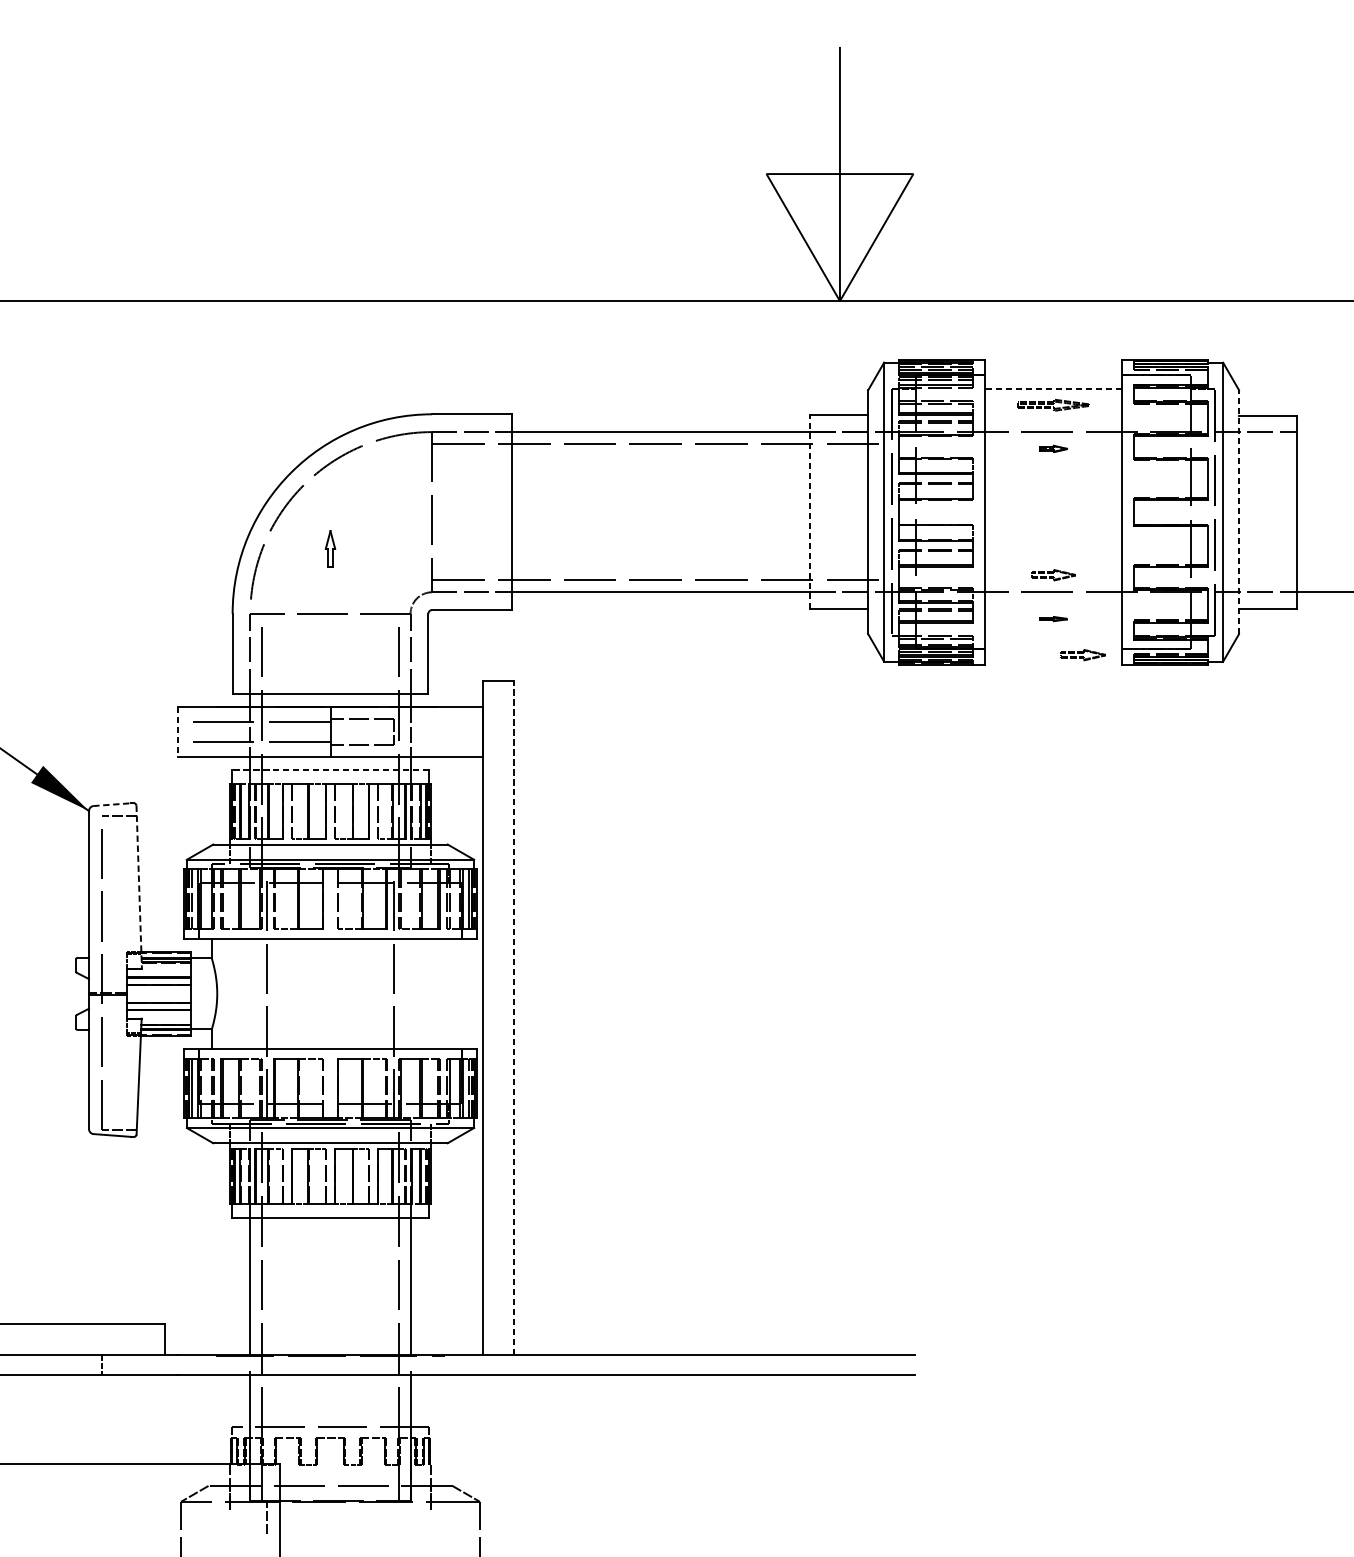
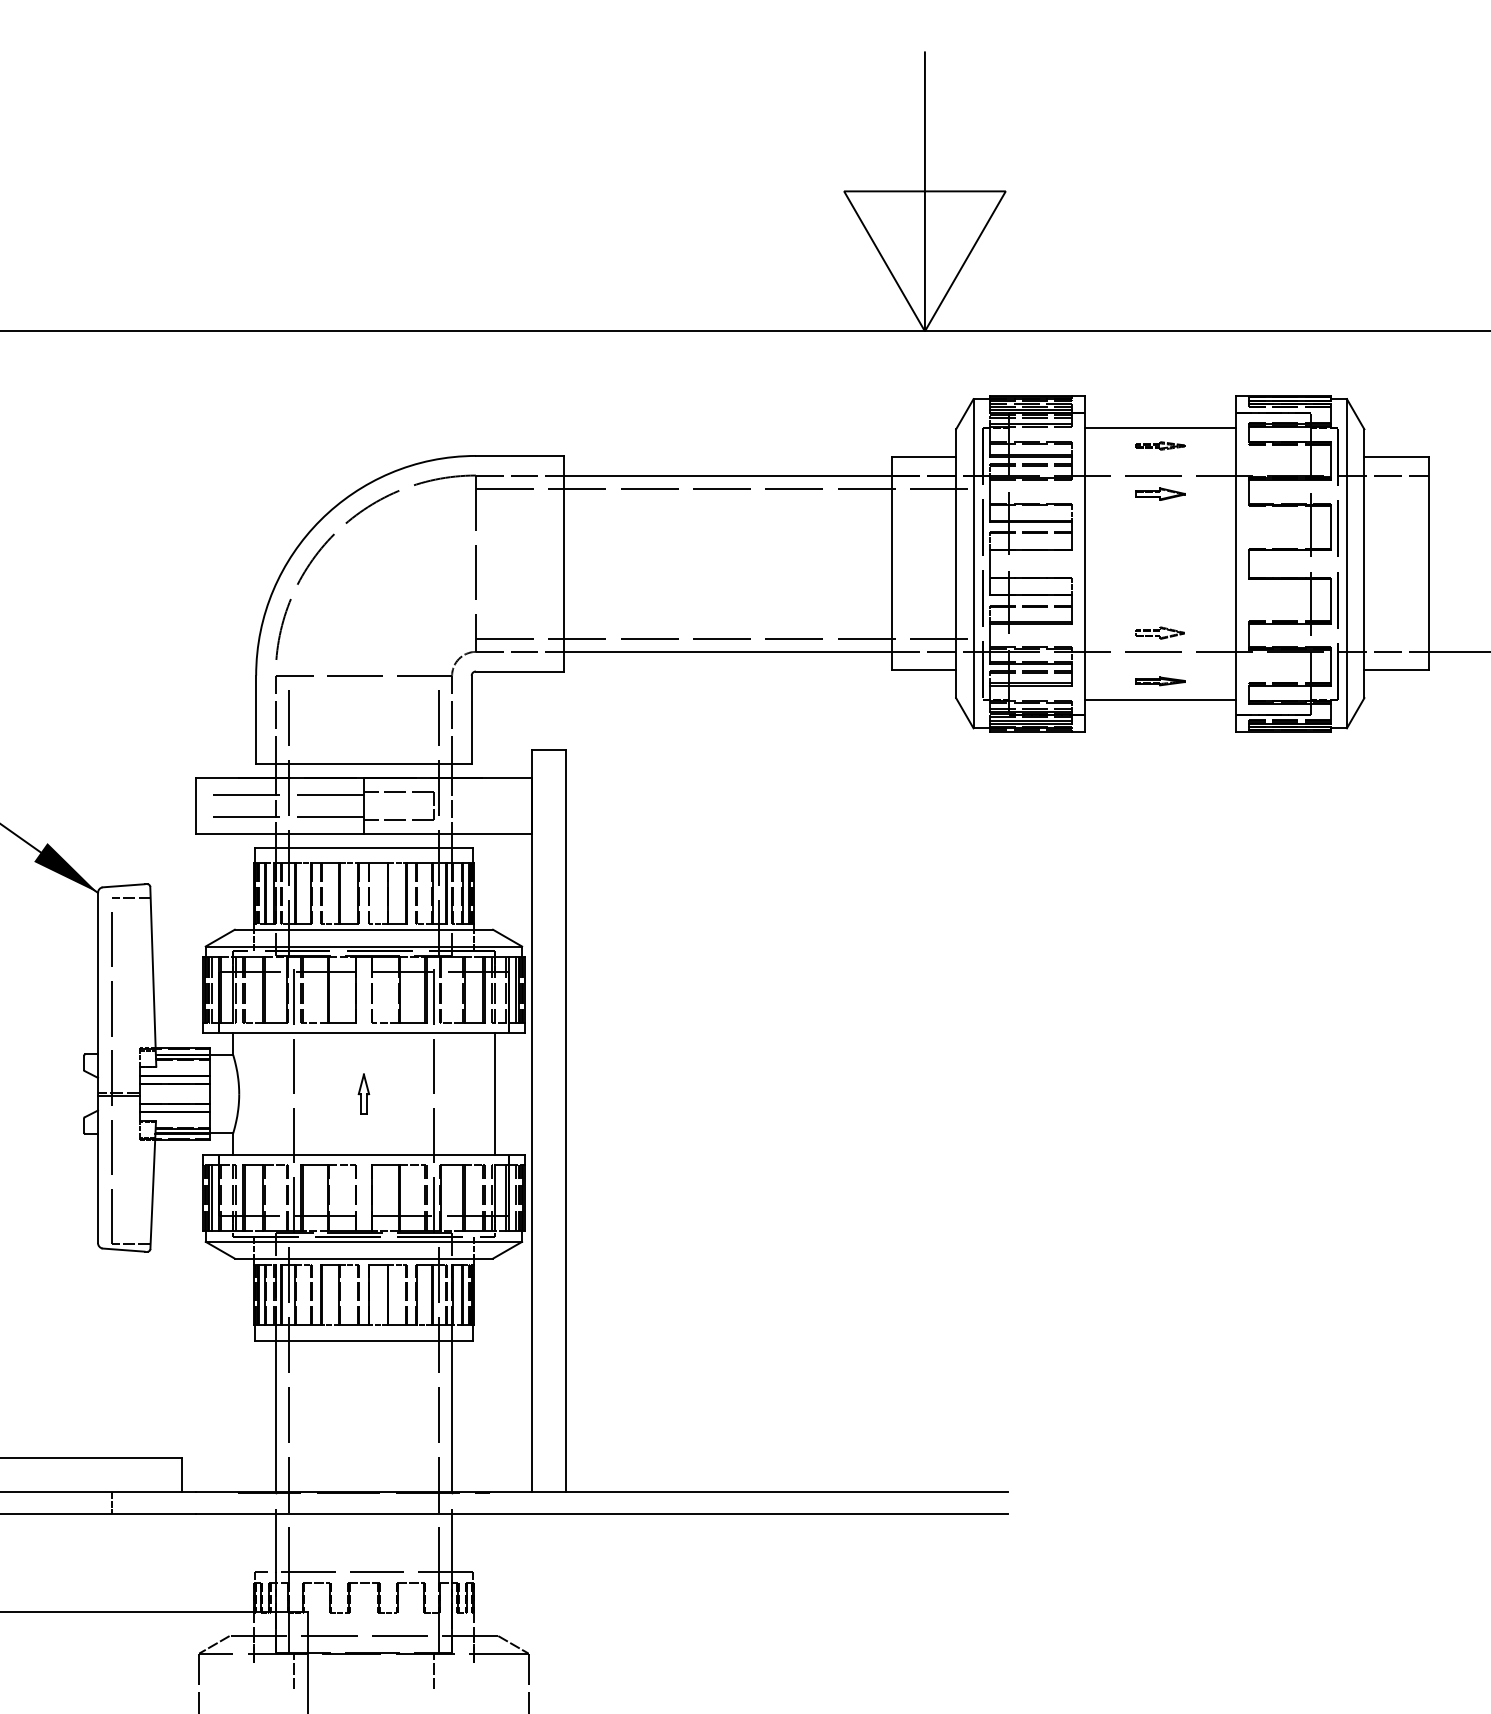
line: (1052, 388) -> (1159, 427), dashed -> solid
part: (1053, 404) -> (1160, 445), size x0.62
part: (1053, 448) -> (1160, 493), size x1.67
line: (809, 511) -> (891, 563), dashed -> solid
line: (1239, 511) -> (1364, 563), dashed -> solid
part: (330, 548) -> (363, 1093), moved
part: (1053, 619) -> (1160, 681), size x1.67
line: (1052, 635) -> (1159, 699), added
part: (1082, 654) -> (1192, 720), removed
line: (177, 731) -> (195, 805), dashed -> solid
line: (330, 769) -> (363, 847), dashed -> solid
line: (113, 804) -> (124, 885), dashed -> solid
line: (139, 887) -> (153, 976), dashed -> solid
line: (449, 994) -> (494, 1094), added
line: (513, 1017) -> (565, 1120), dashed -> solid
line: (393, 1517) -> (433, 1670), added

